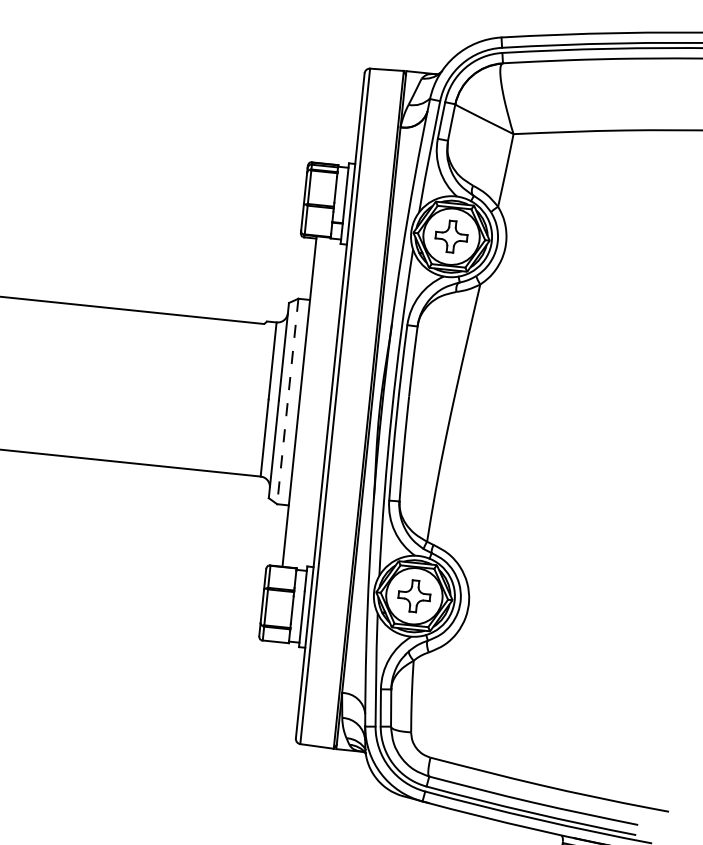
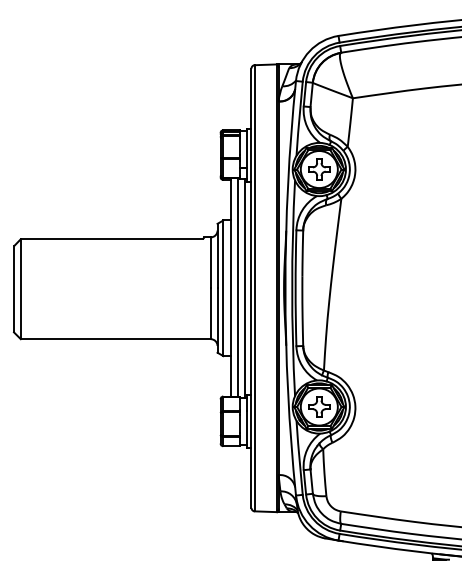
line: (287, 401) -> (223, 288), dashed -> solid
line: (309, 402) -> (237, 287), added
line: (319, 403) -> (244, 287), added

